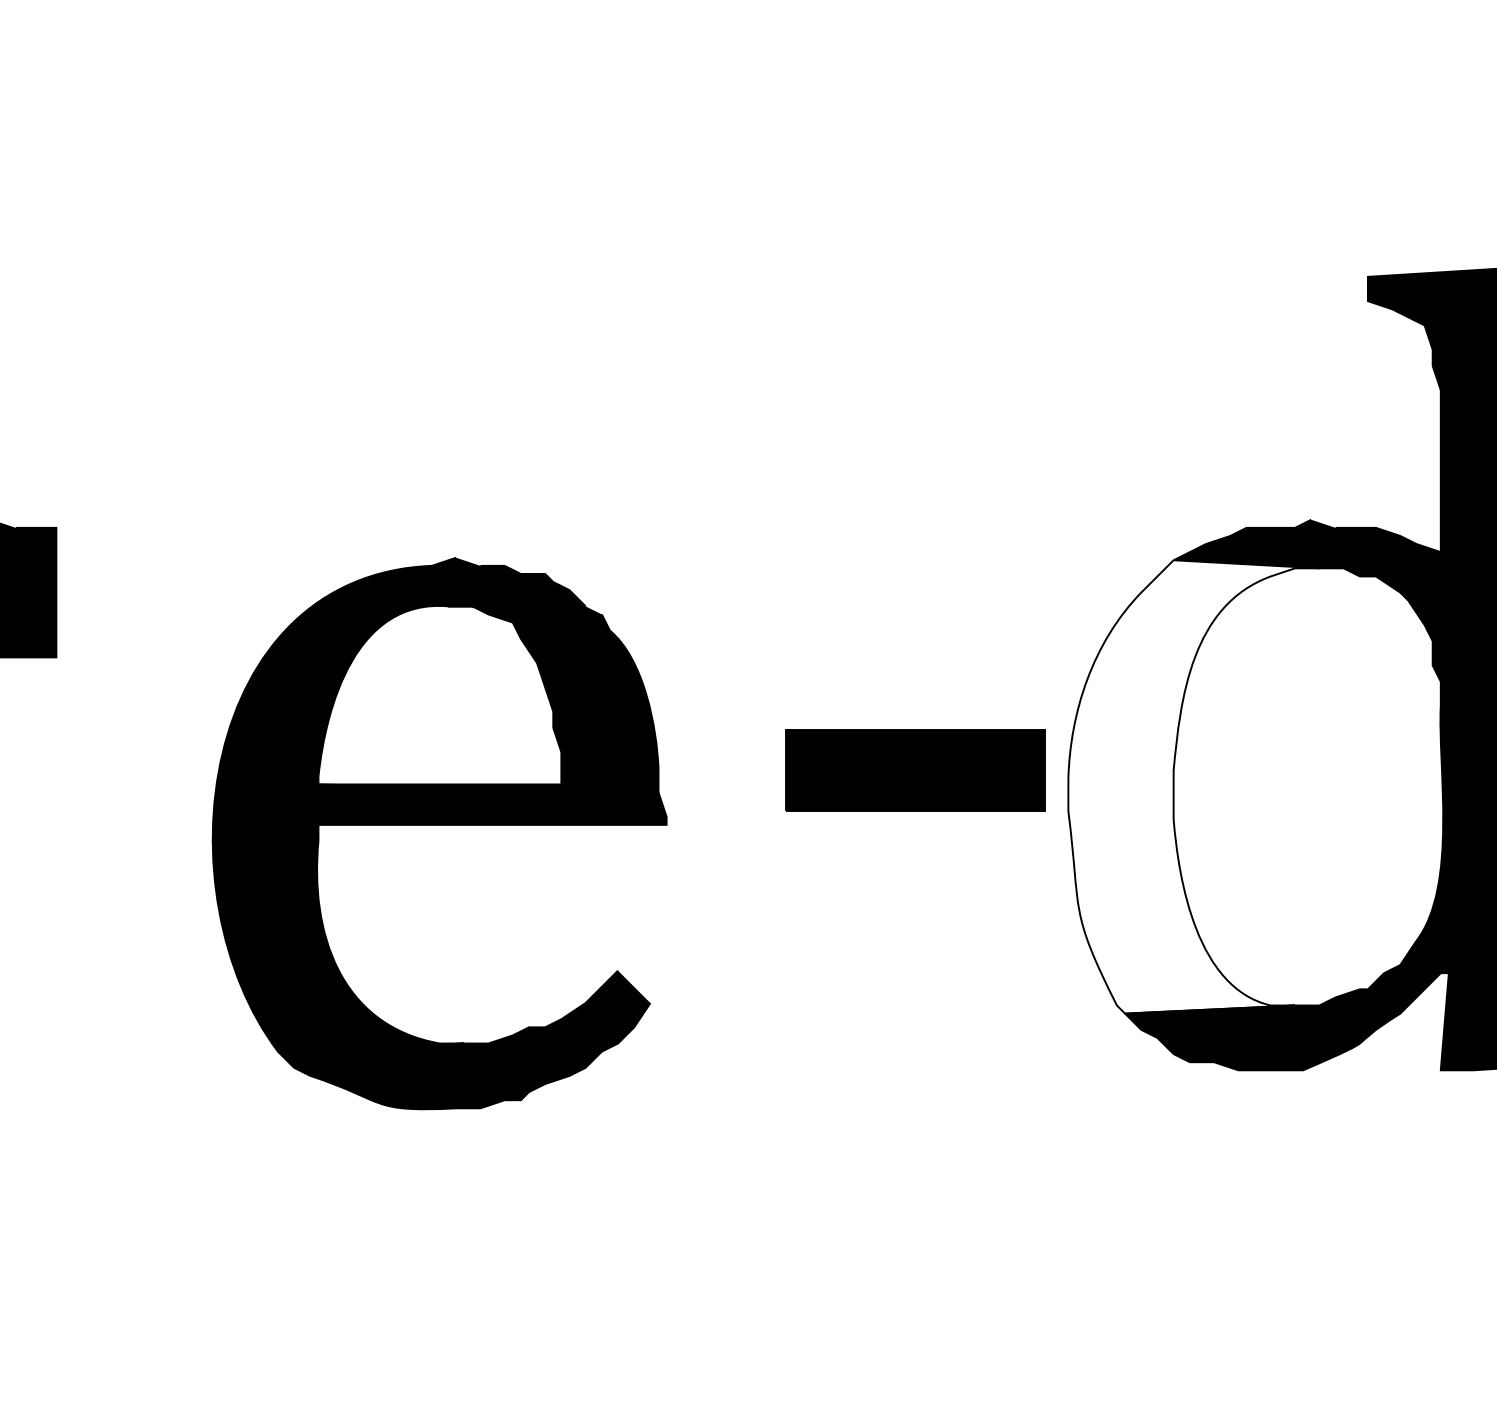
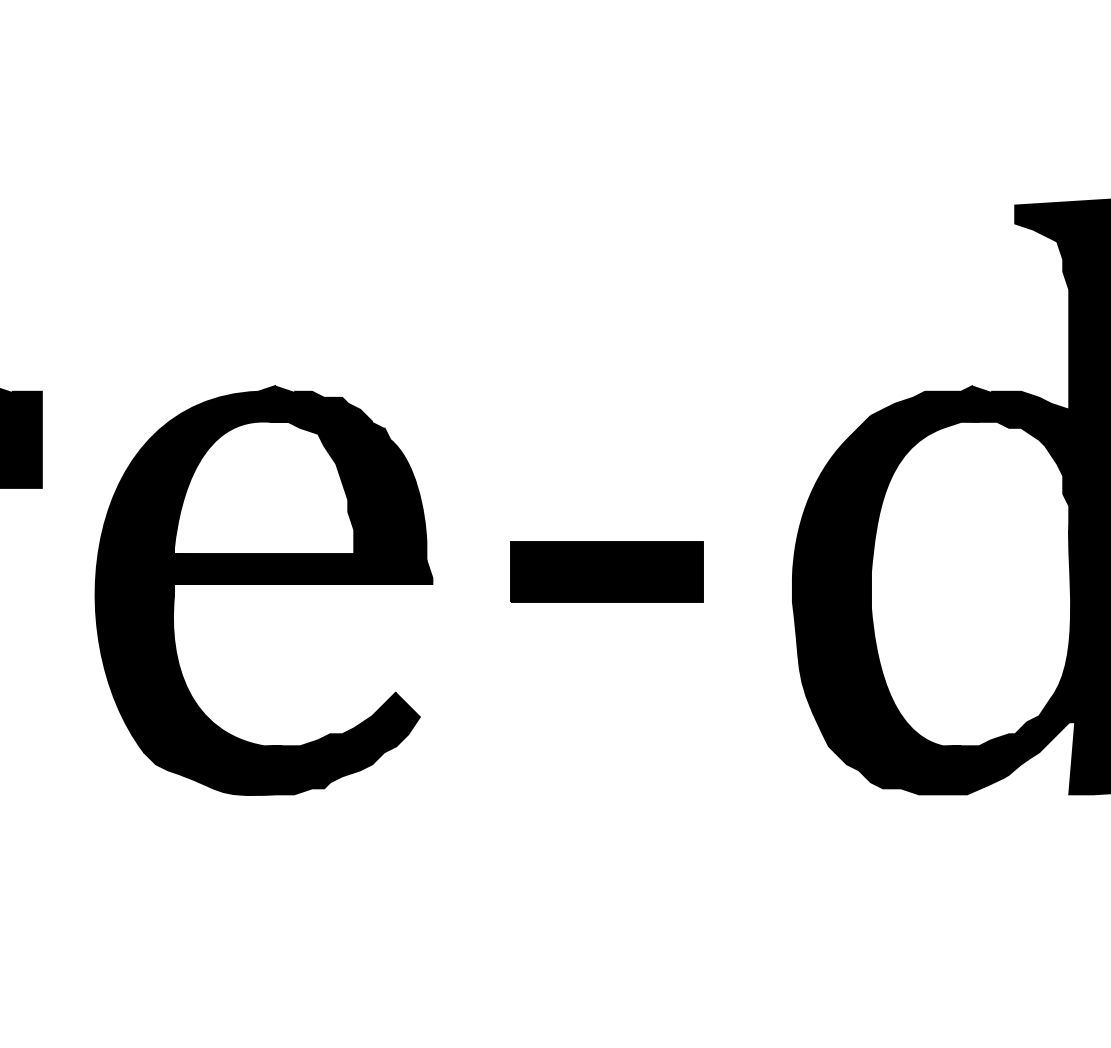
part: (915, 770) -> (606, 571), moved
fill: (1193, 786) -> (885, 583), added
part: (439, 825) -> (263, 584), moved

